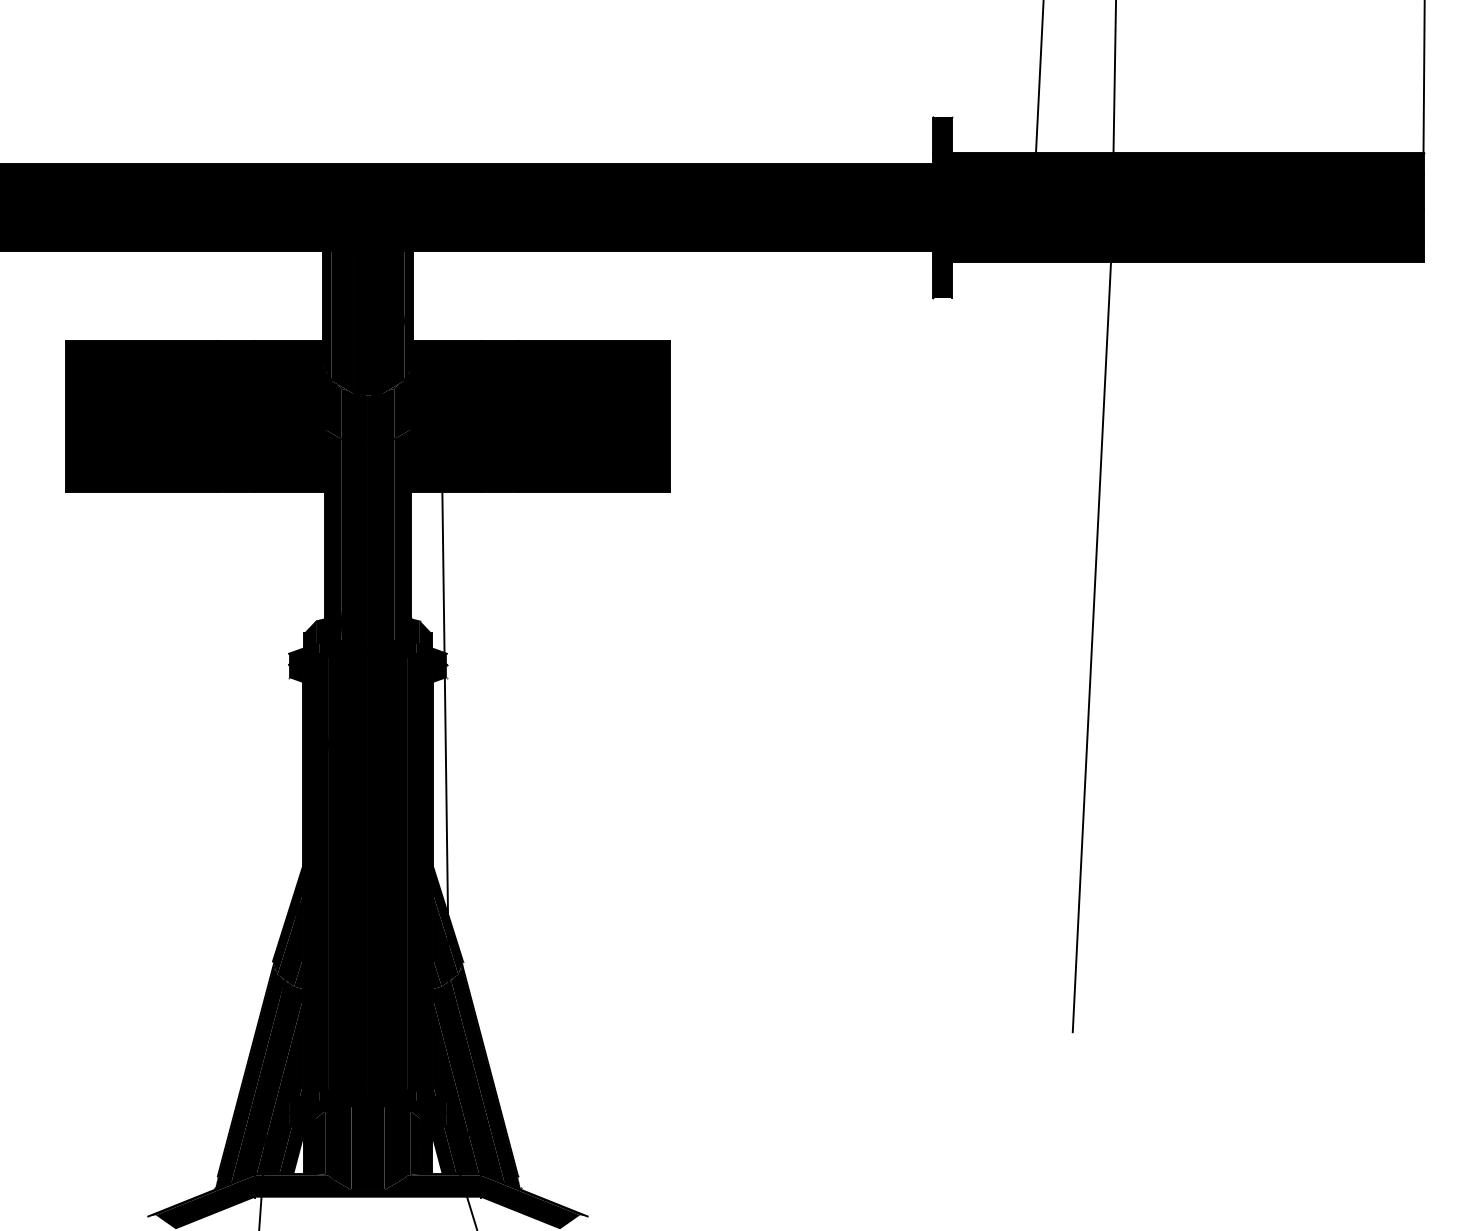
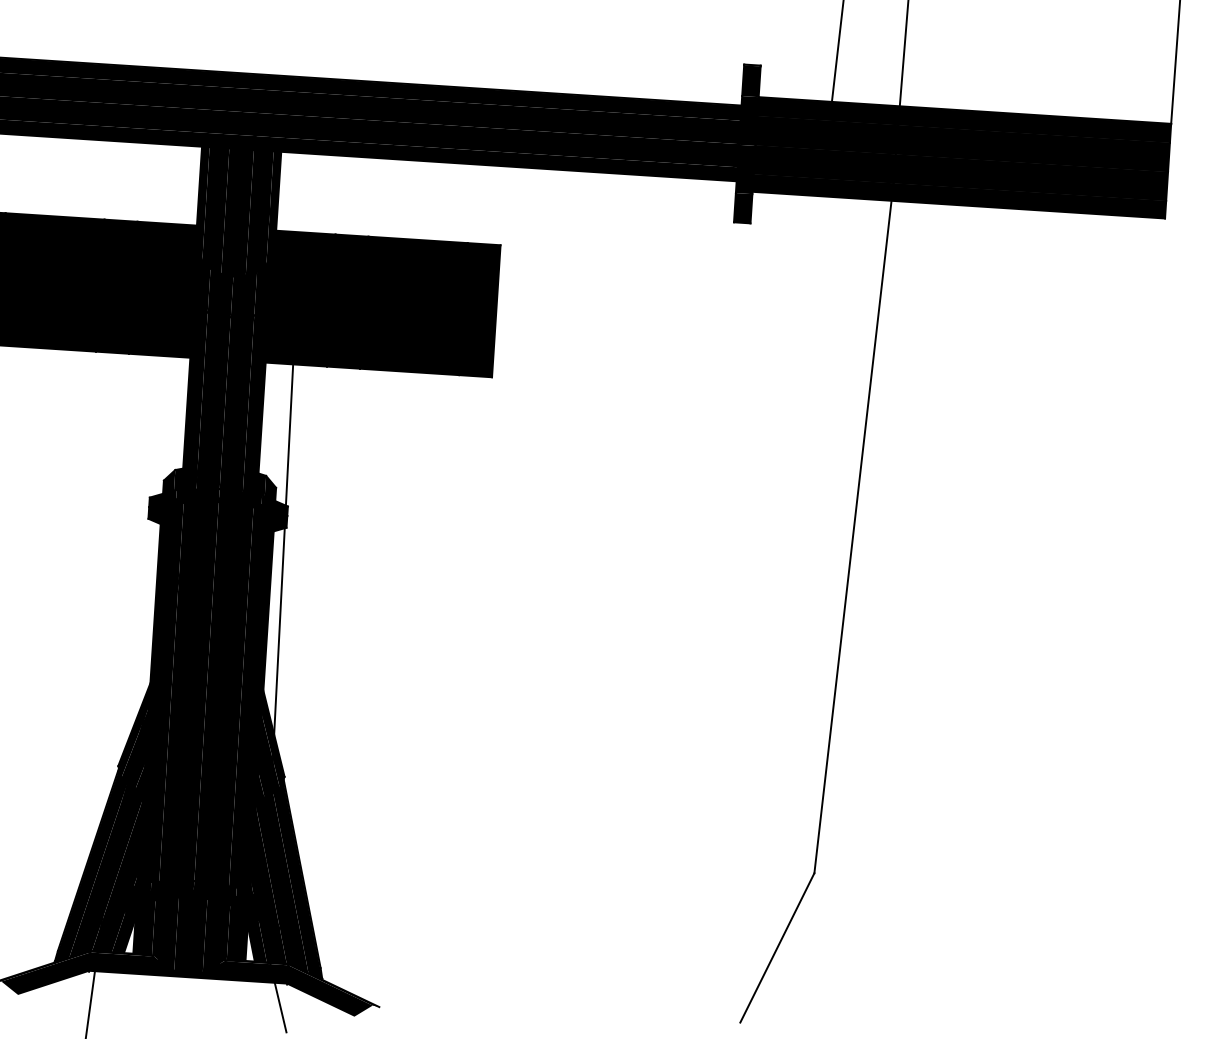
line: (1035, 1119) -> (776, 947), added

